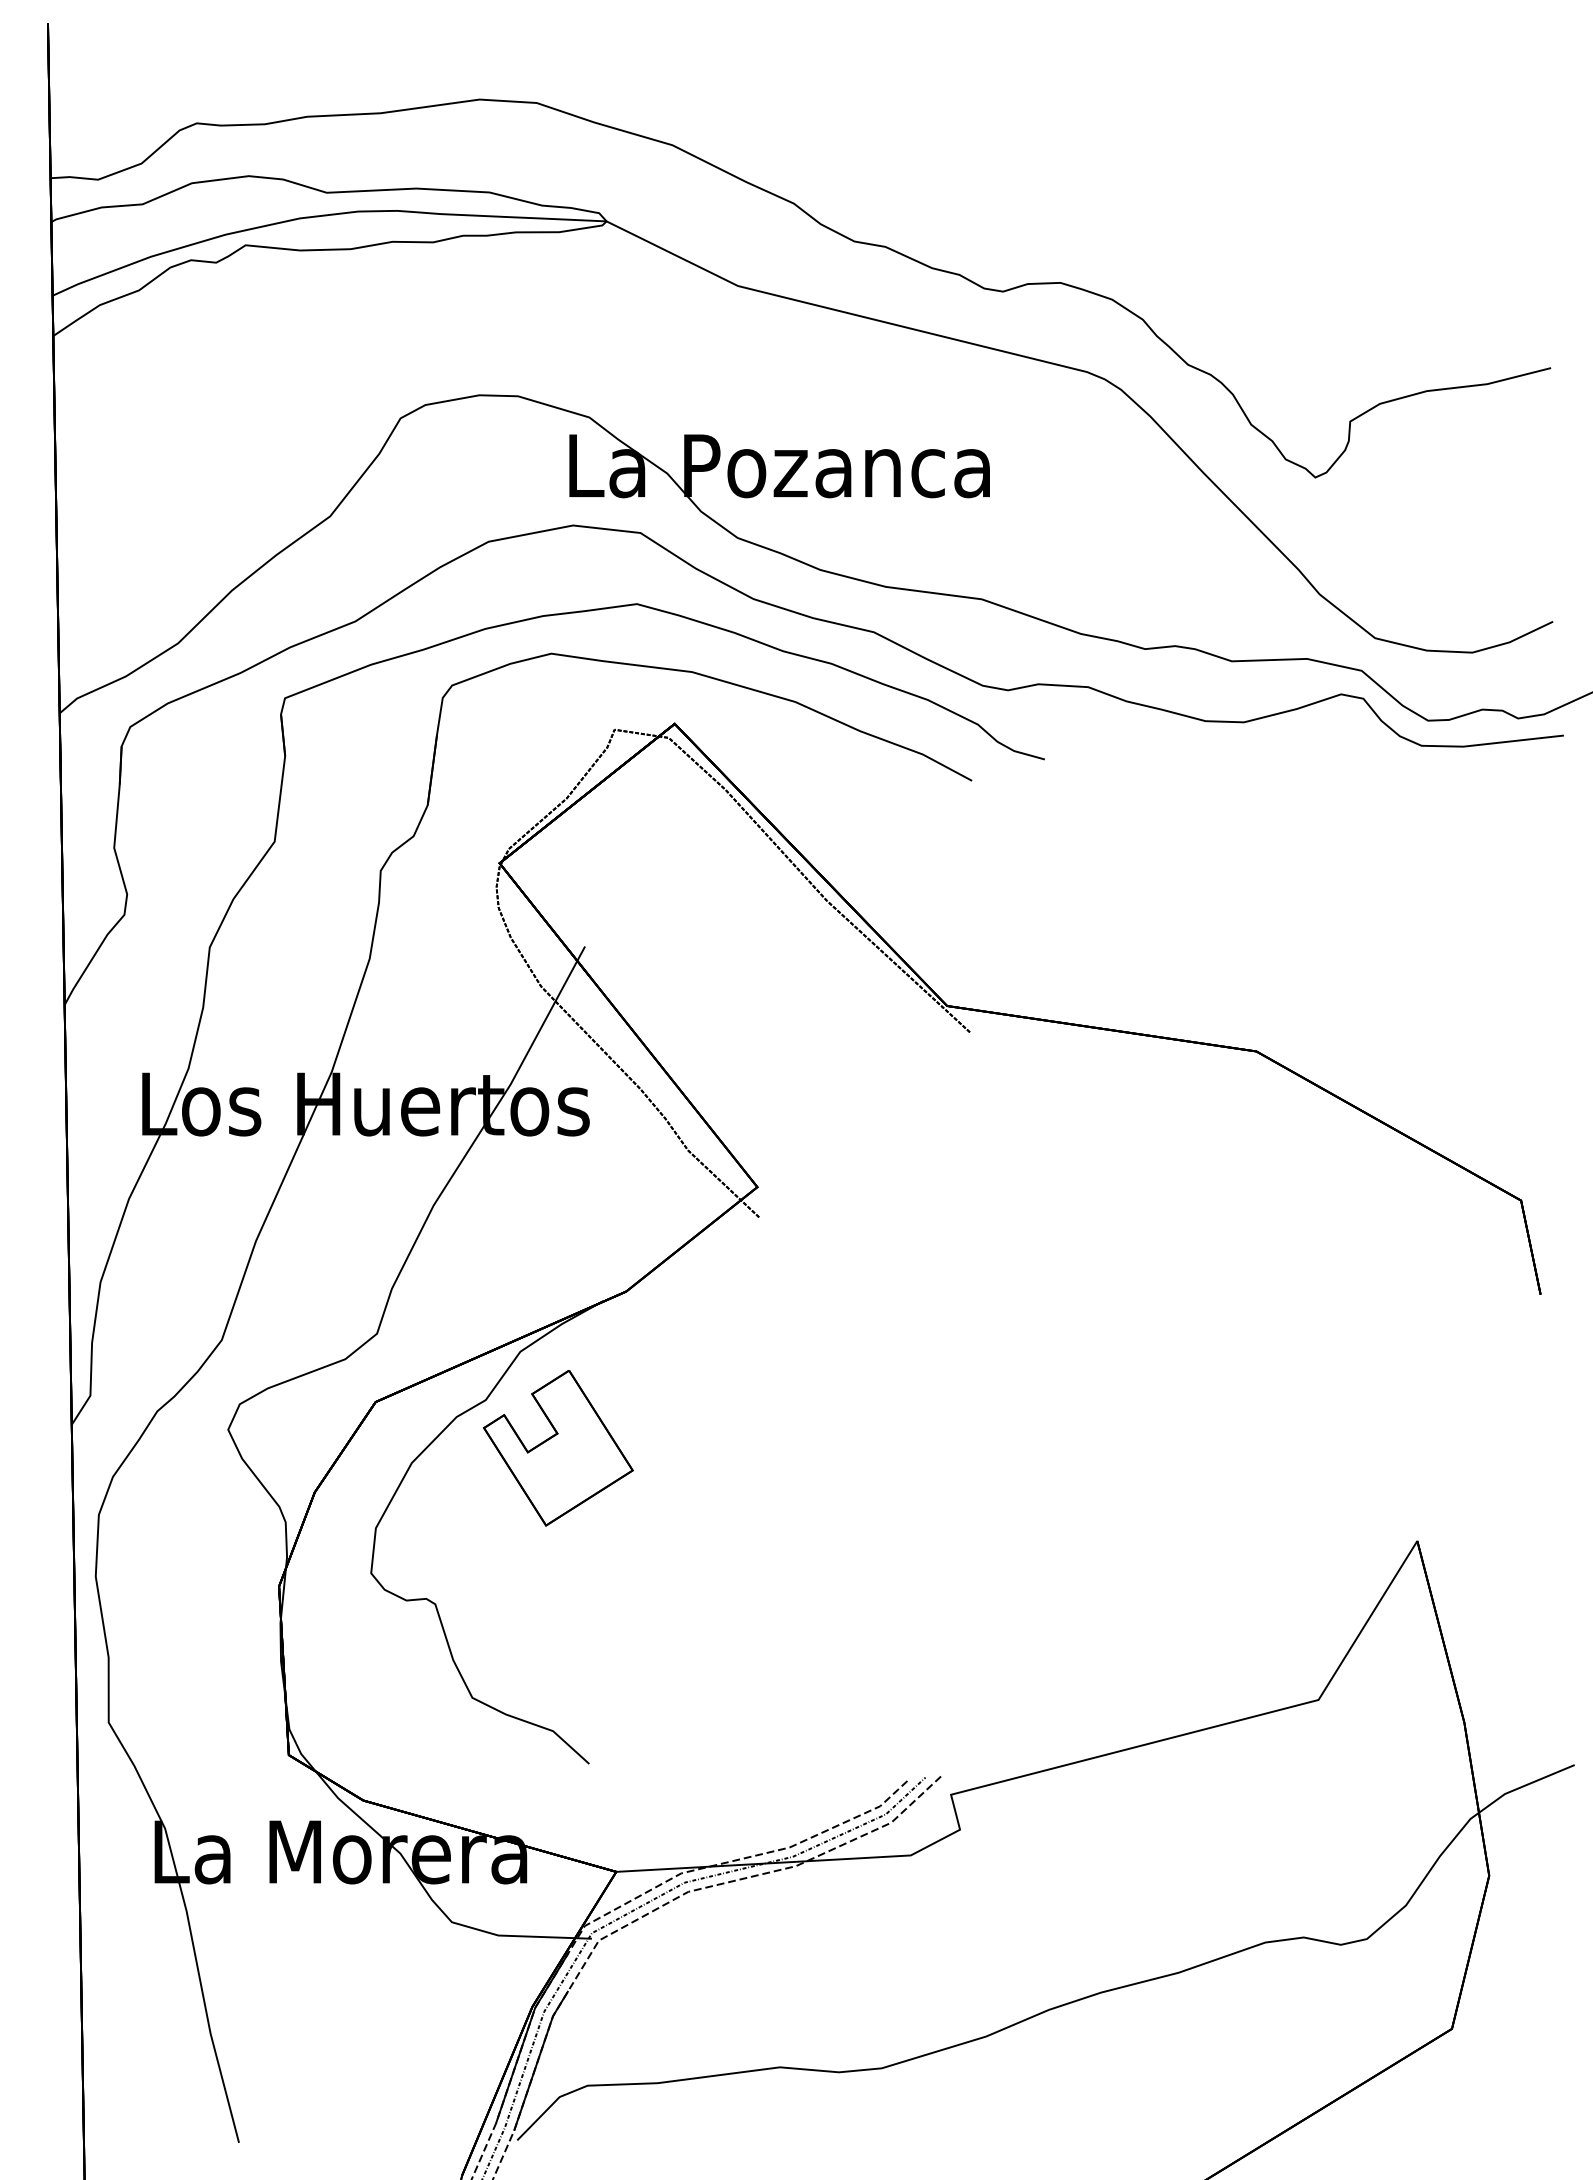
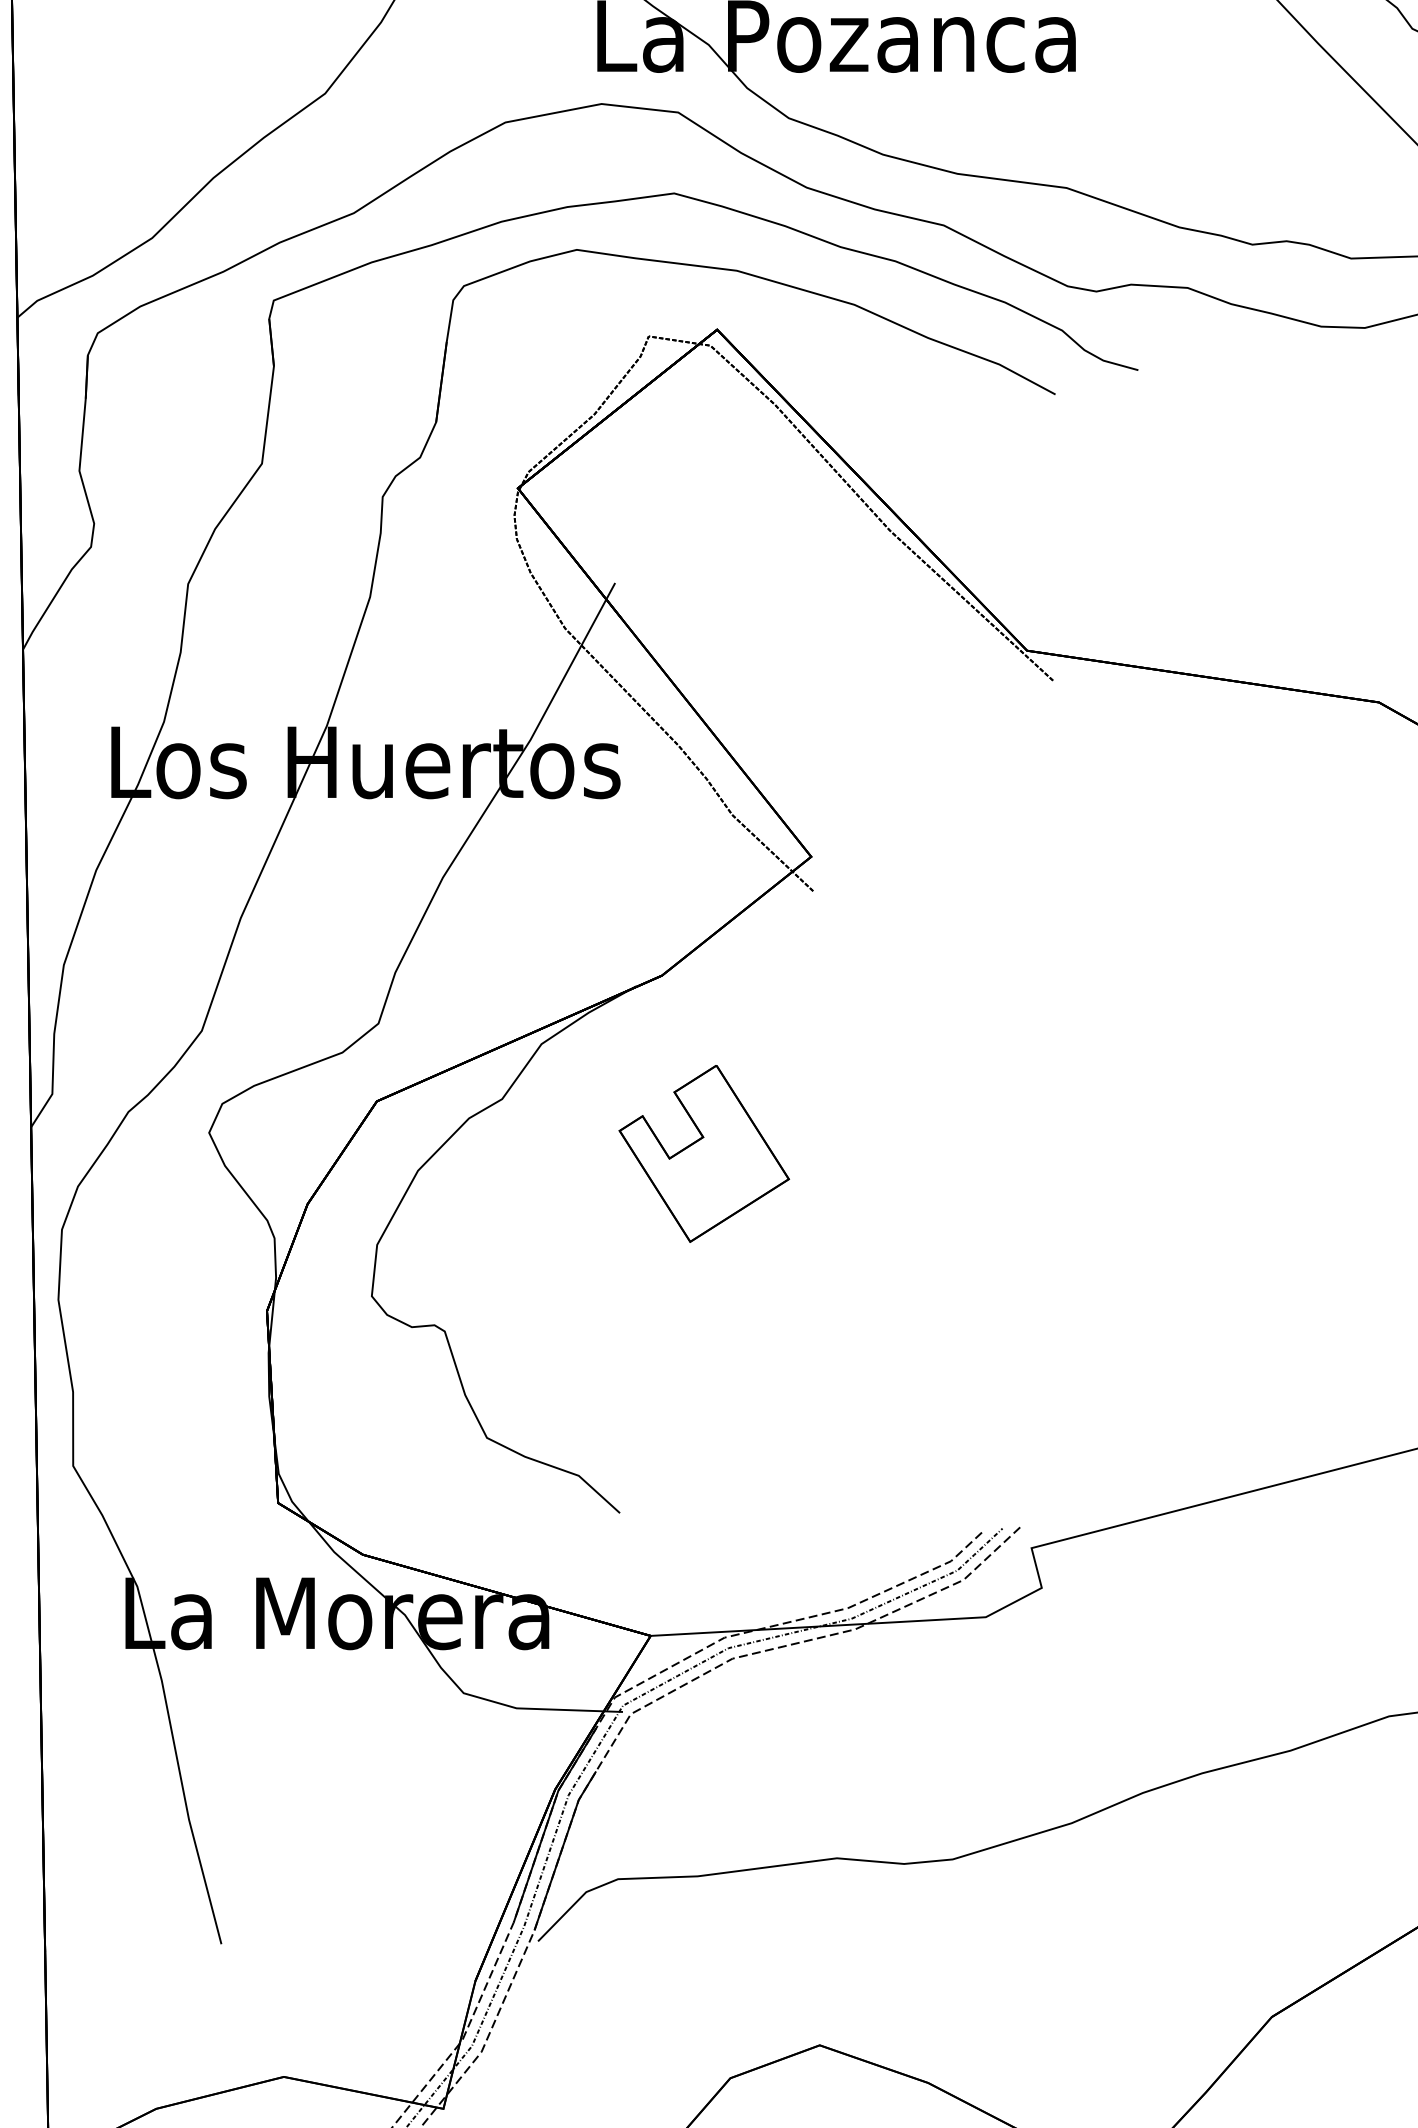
part: (557, 1448) -> (703, 1154), moved

